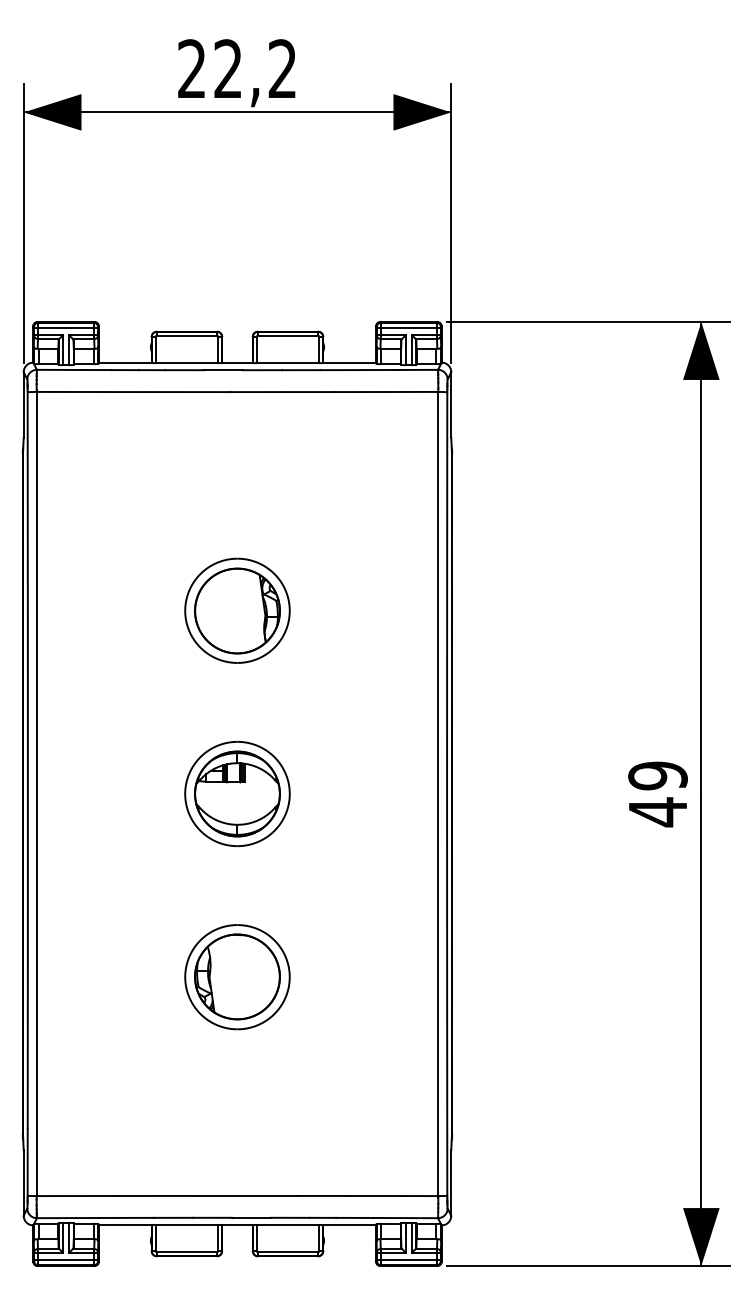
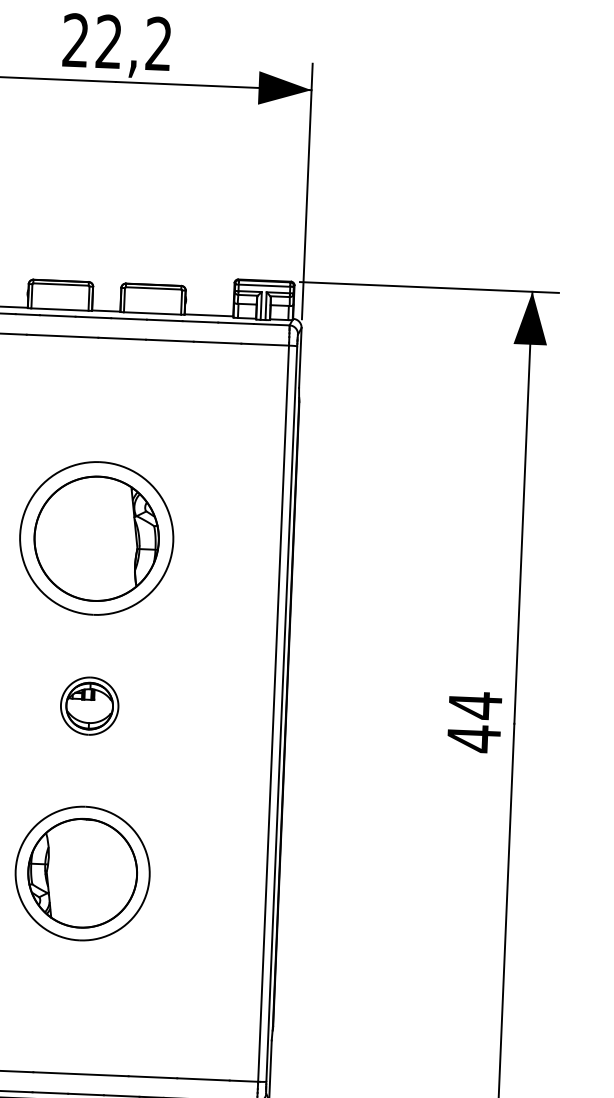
part: (237, 610) -> (96, 537), size x1.6
text: (657, 776) -> (474, 706), 49 -> 44
part: (237, 794) -> (89, 706), size x0.6
part: (237, 977) -> (82, 873), size x1.4

